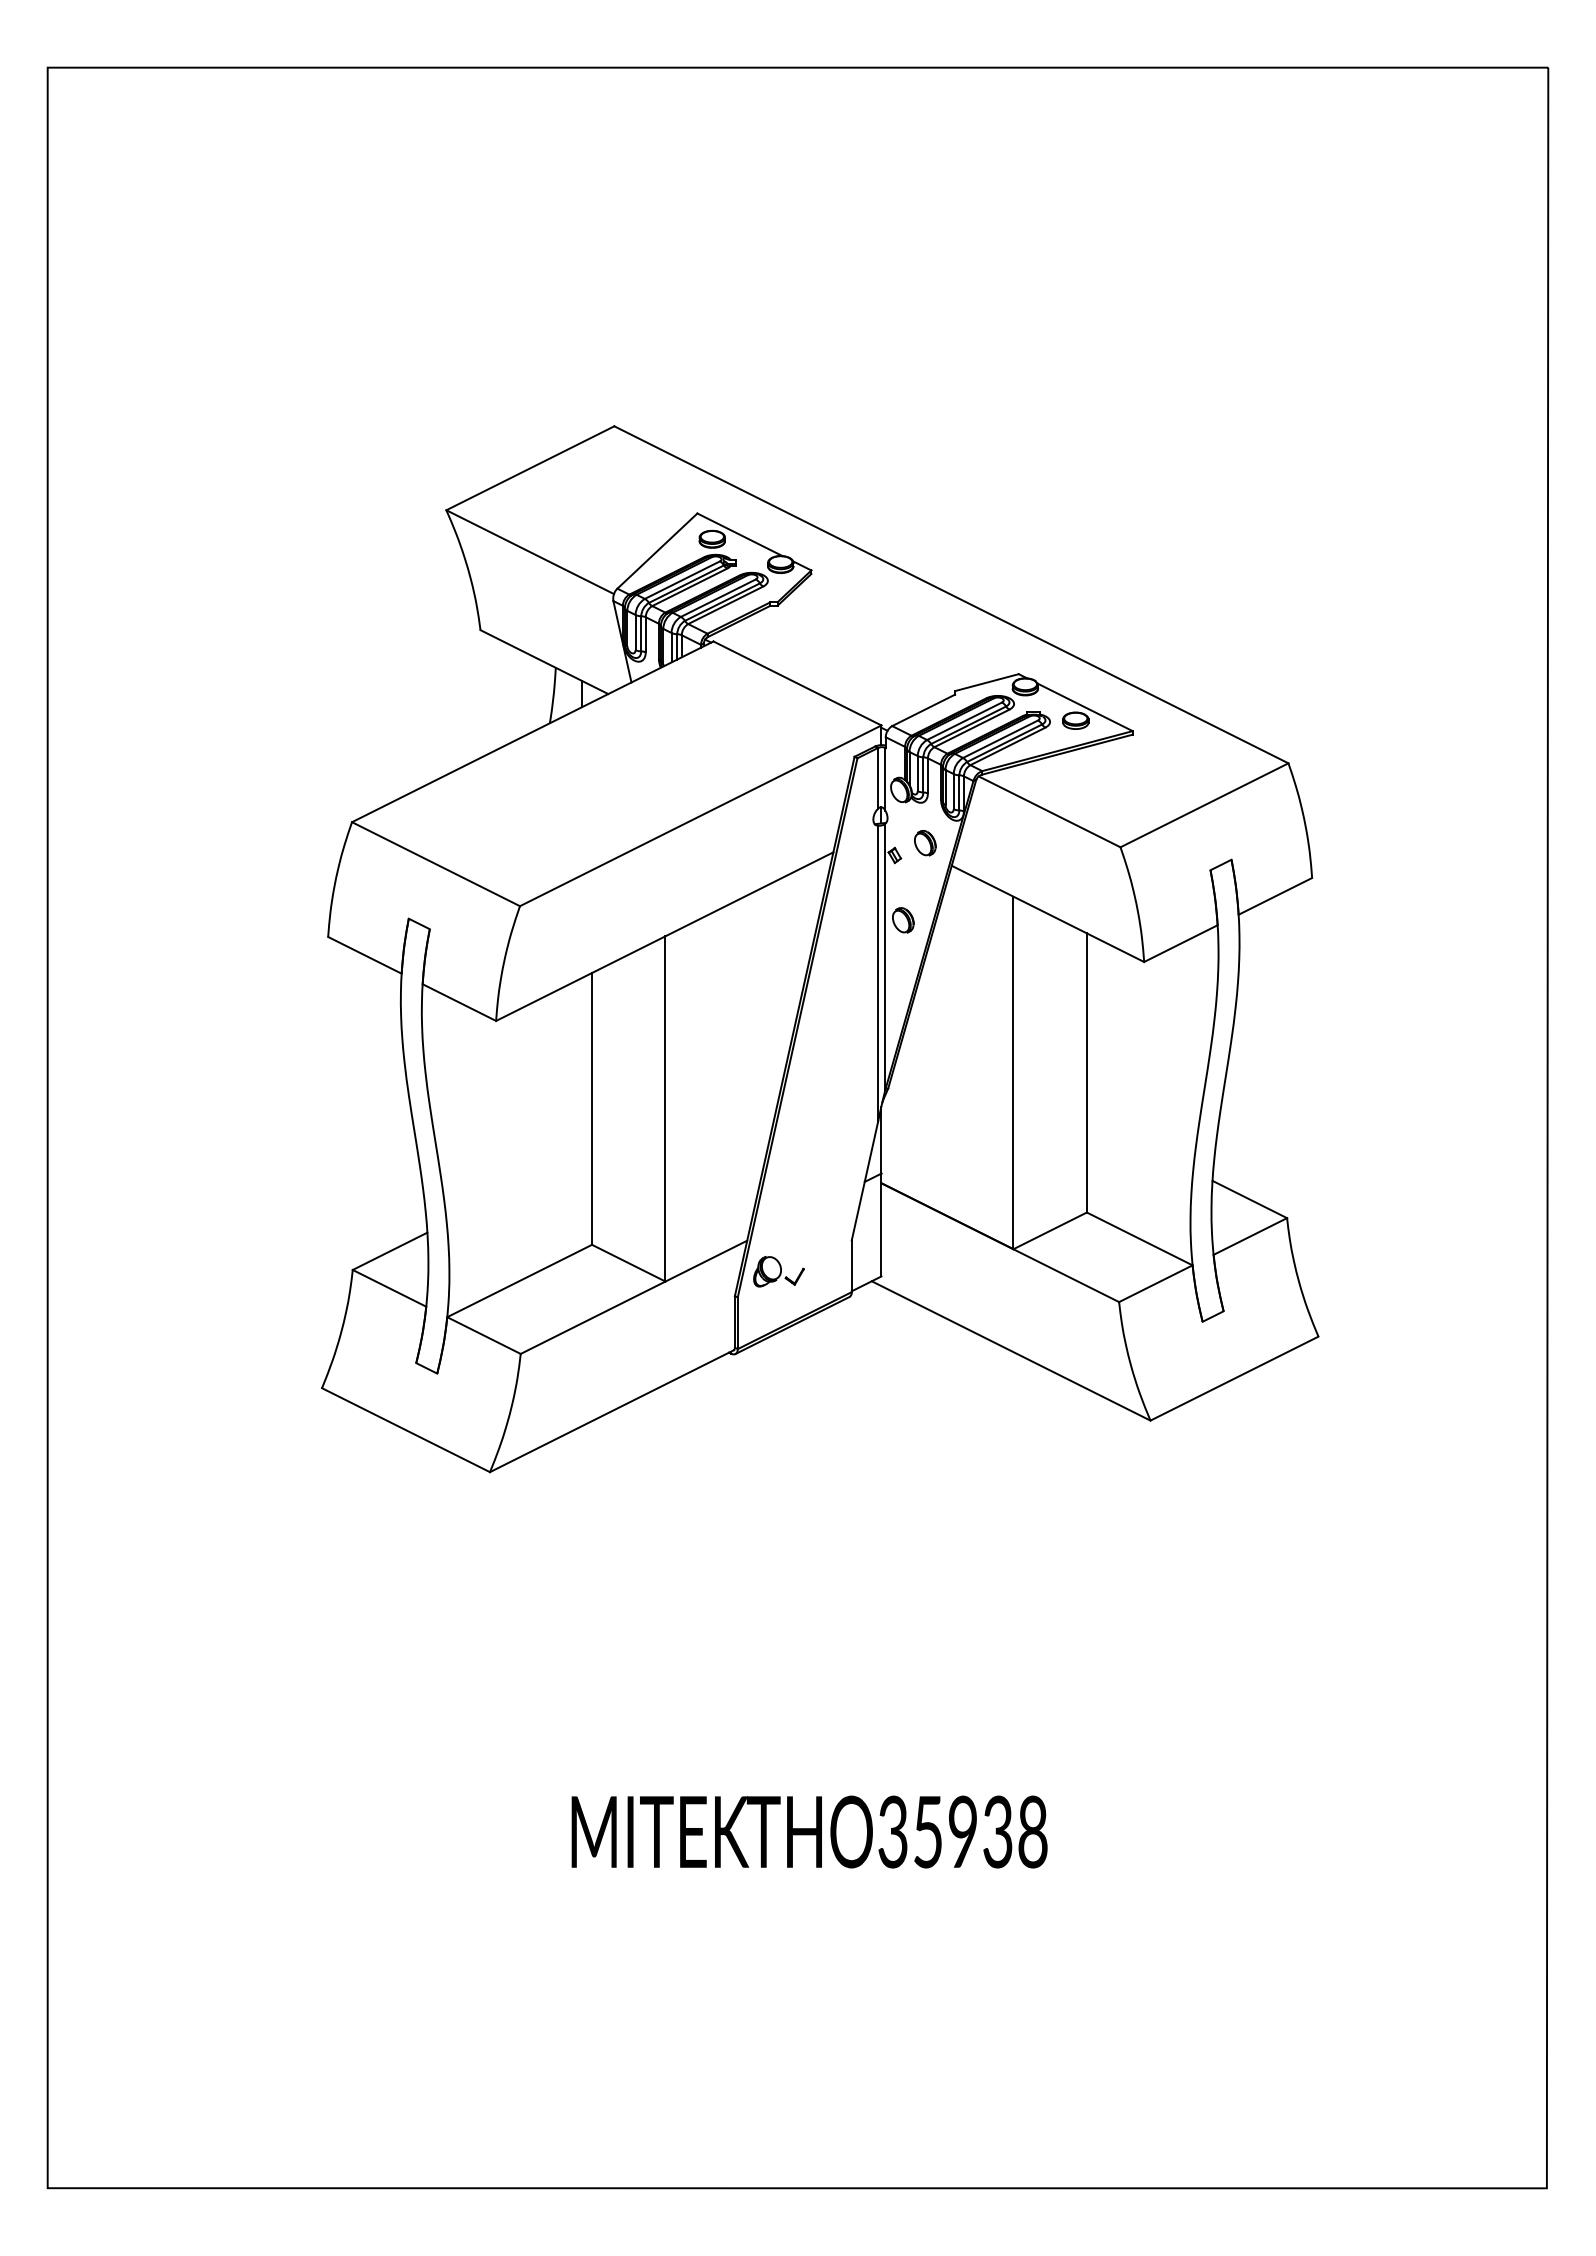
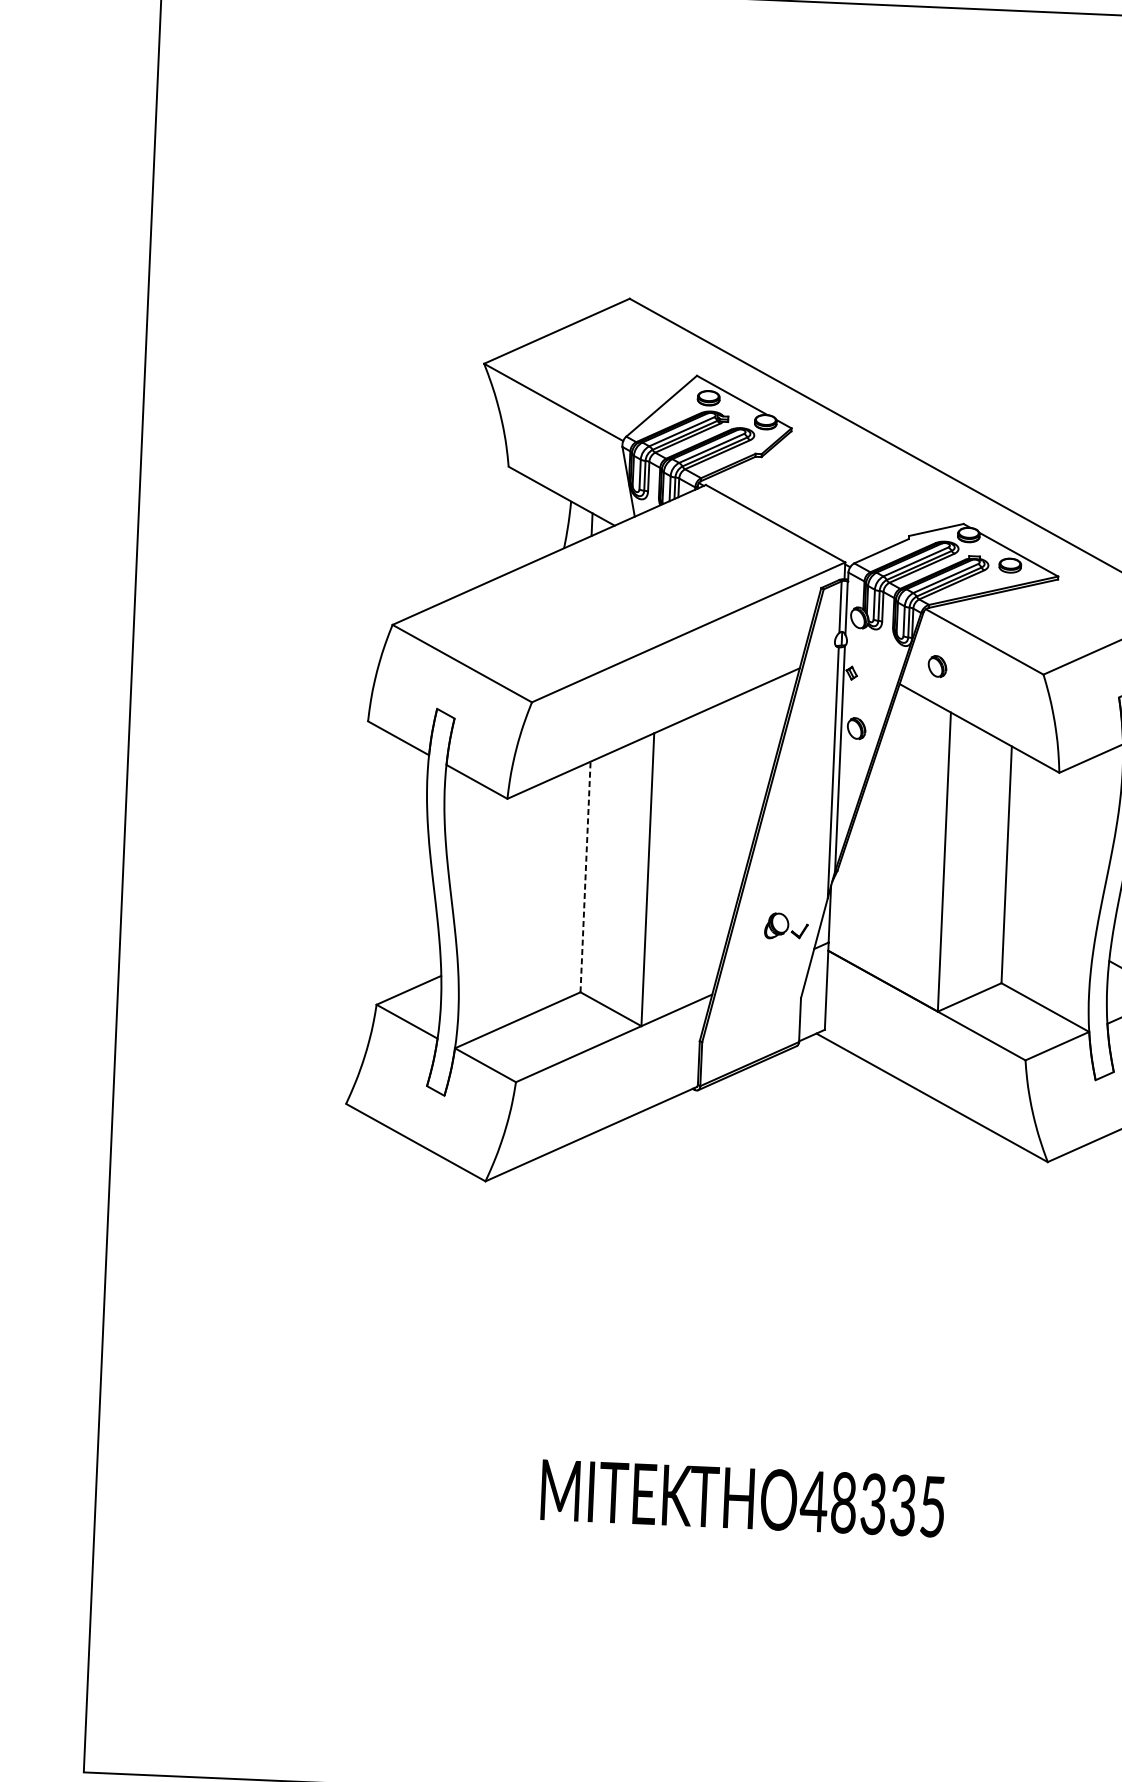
part: (925, 843) -> (937, 666), moved
line: (592, 1108) -> (585, 876), solid -> dashed
part: (778, 1271) -> (786, 926), moved
text: (961, 1831) -> (872, 1503), THO35938 -> THO48335

